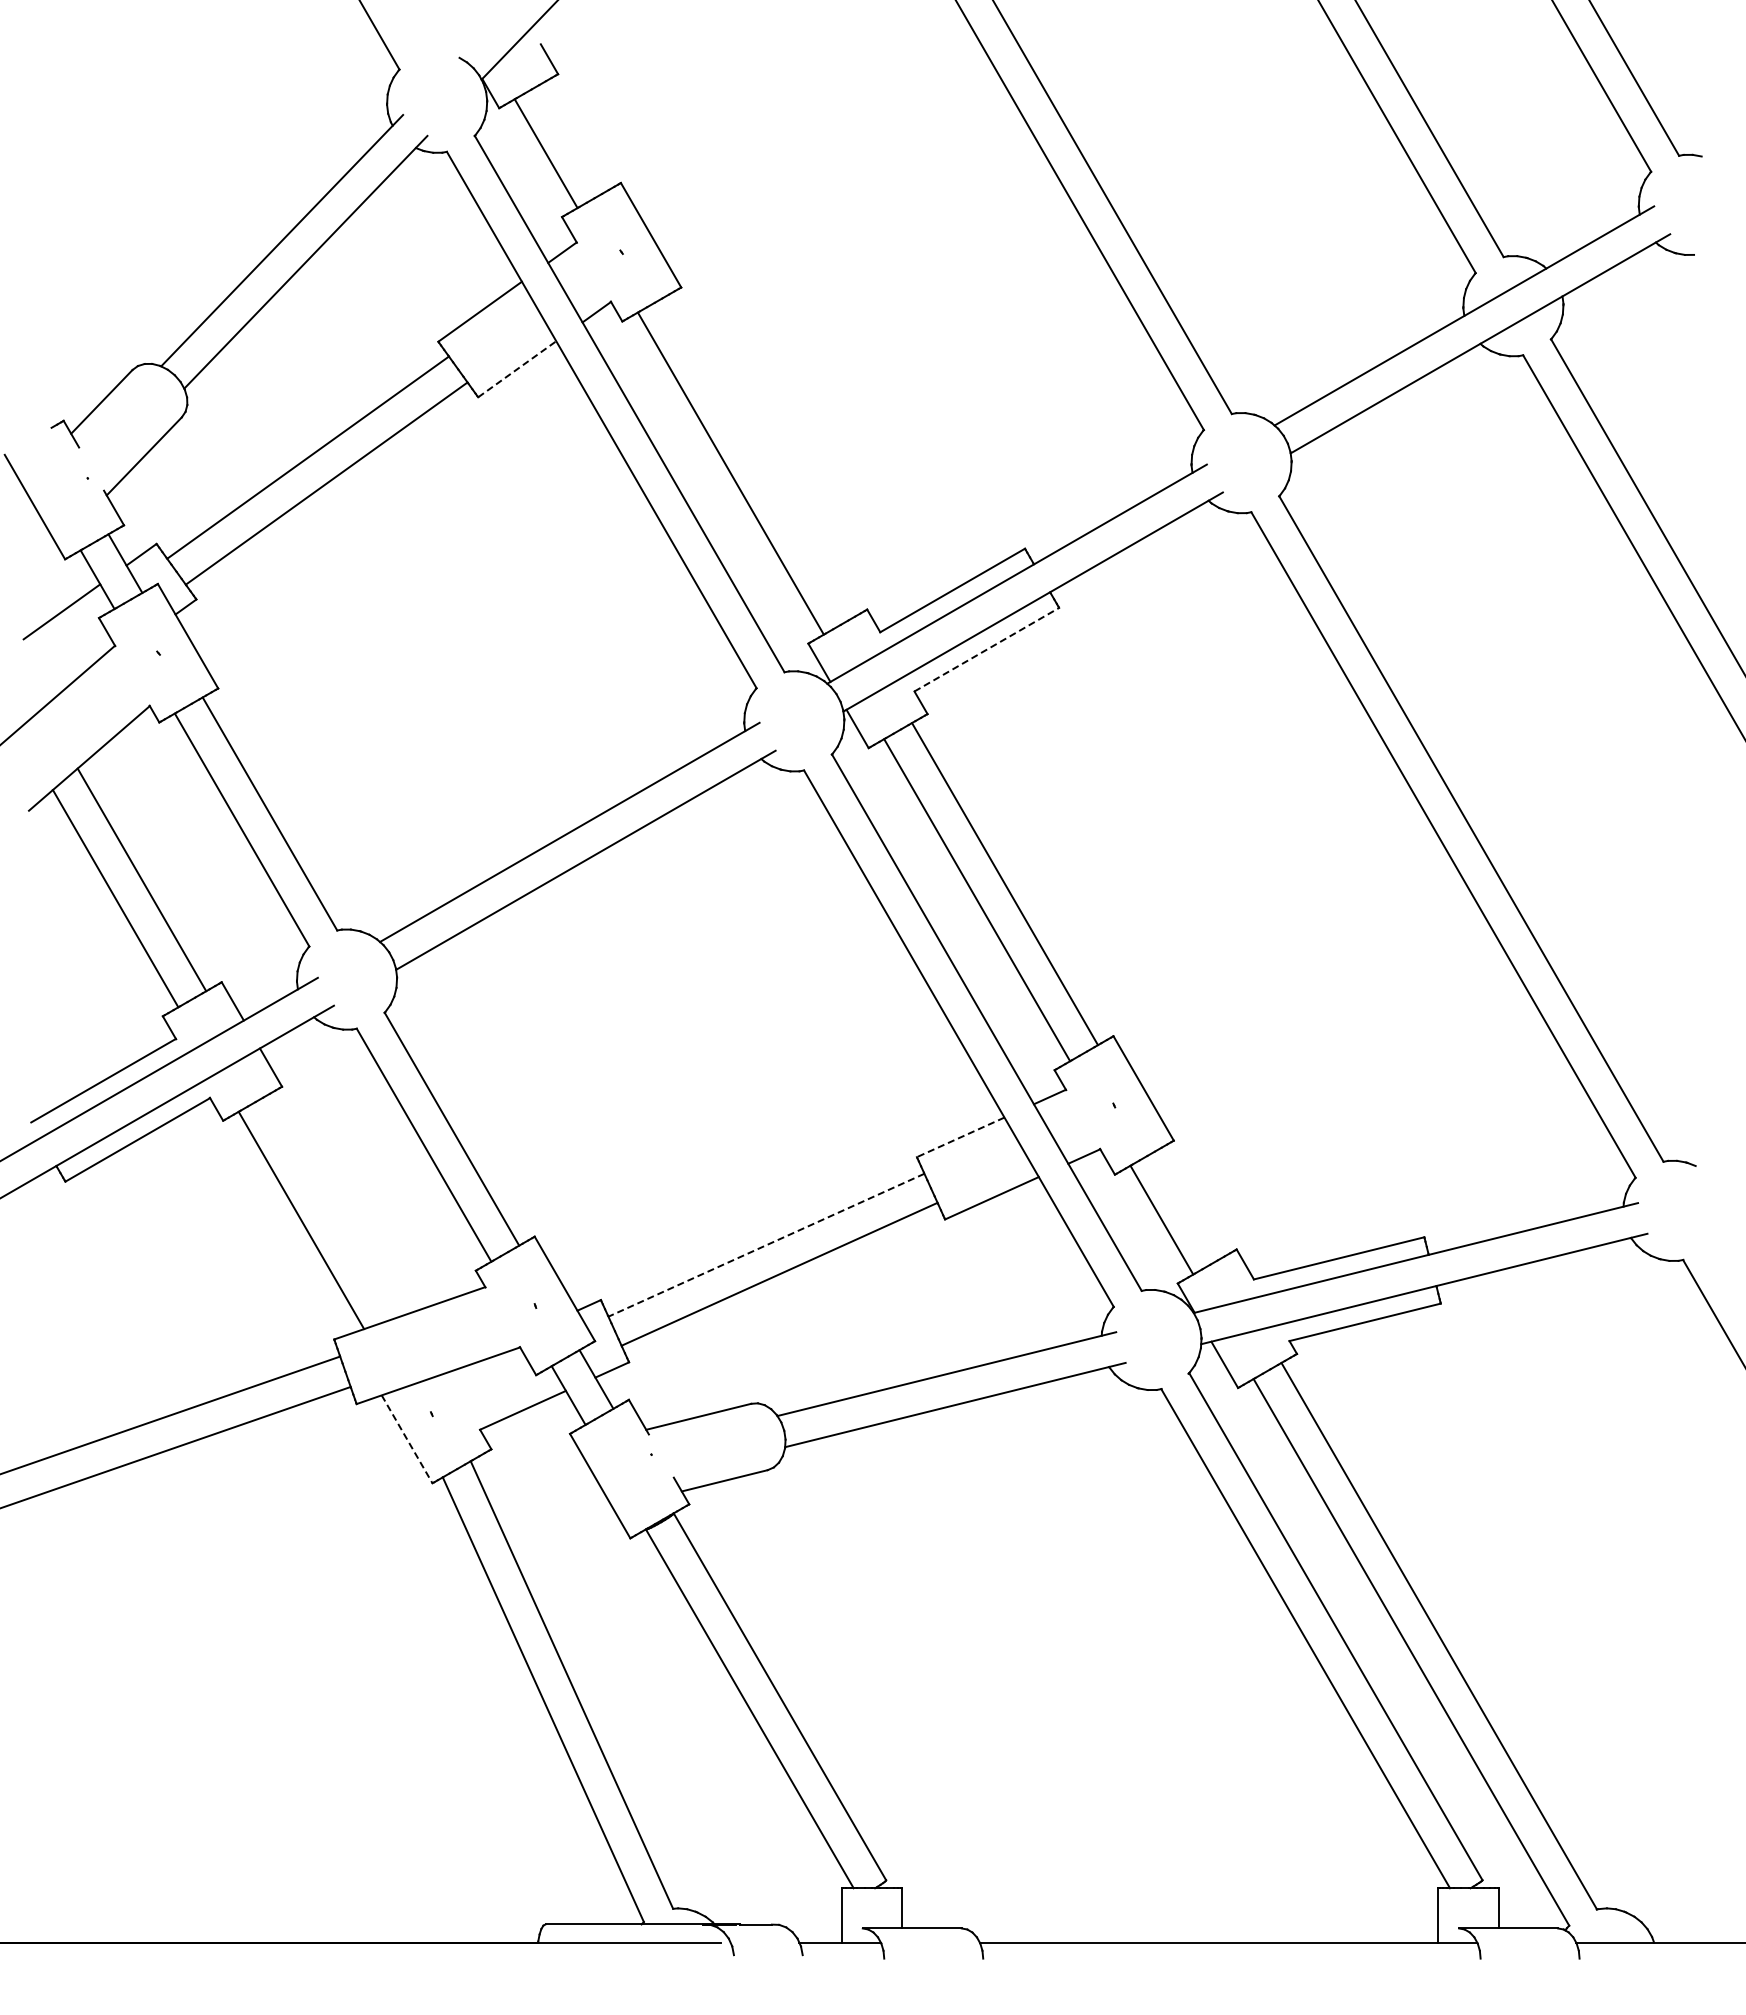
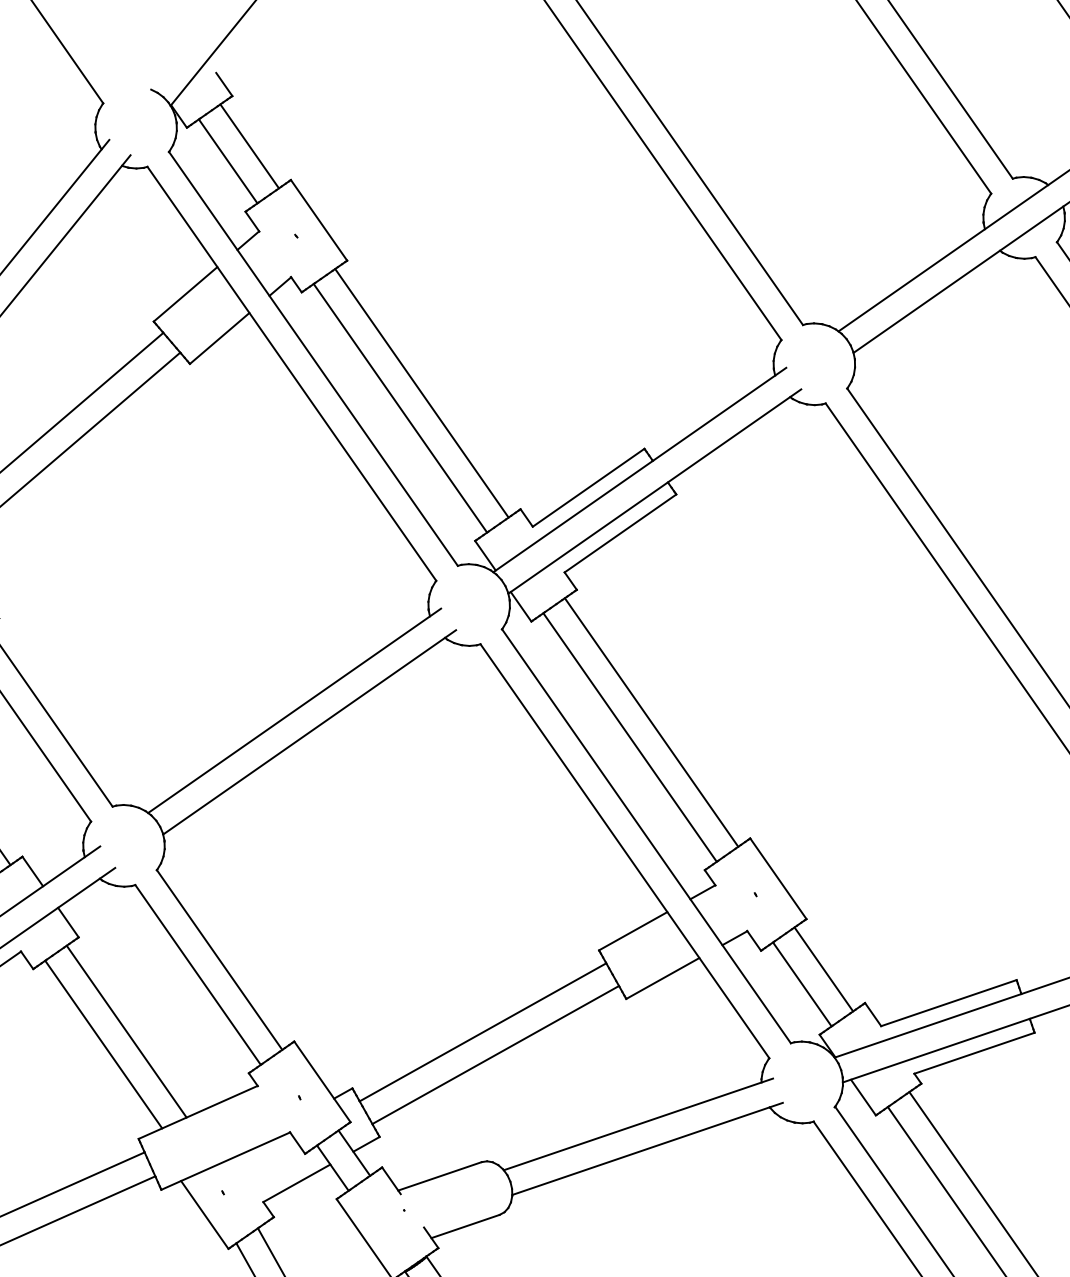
line: (573, 137) -> (249, 146), added
line: (517, 368) -> (219, 337), dashed -> solid
line: (758, 457) -> (421, 393), added
line: (986, 649) -> (620, 533), dashed -> solid
line: (960, 1137) -> (633, 931), dashed -> solid
line: (1189, 1203) -> (823, 969), added
line: (330, 1206) -> (126, 1031), added
line: (765, 1245) -> (482, 1032), dashed -> solid
line: (407, 1439) -> (205, 1215), dashed -> solid

